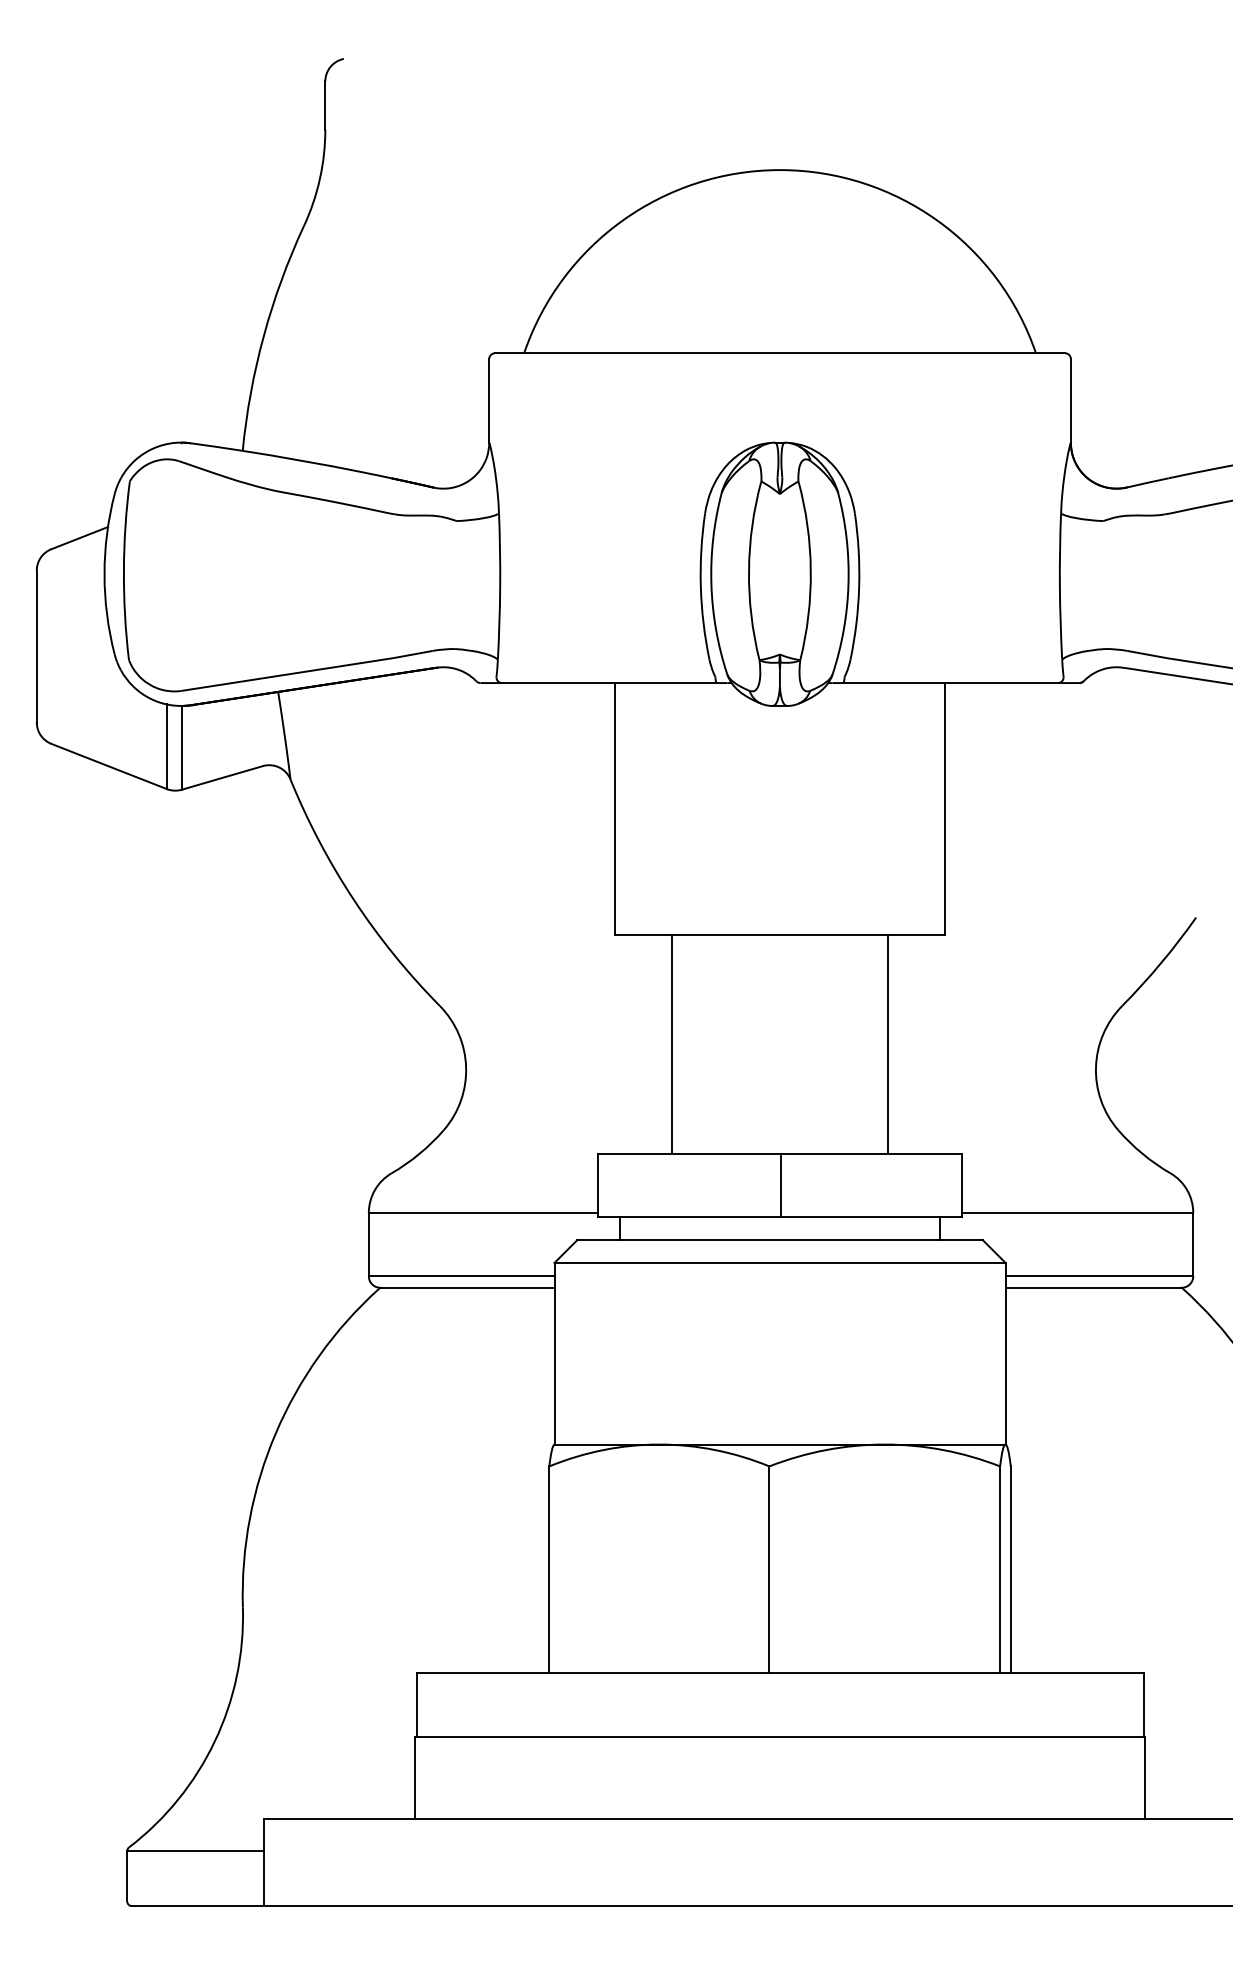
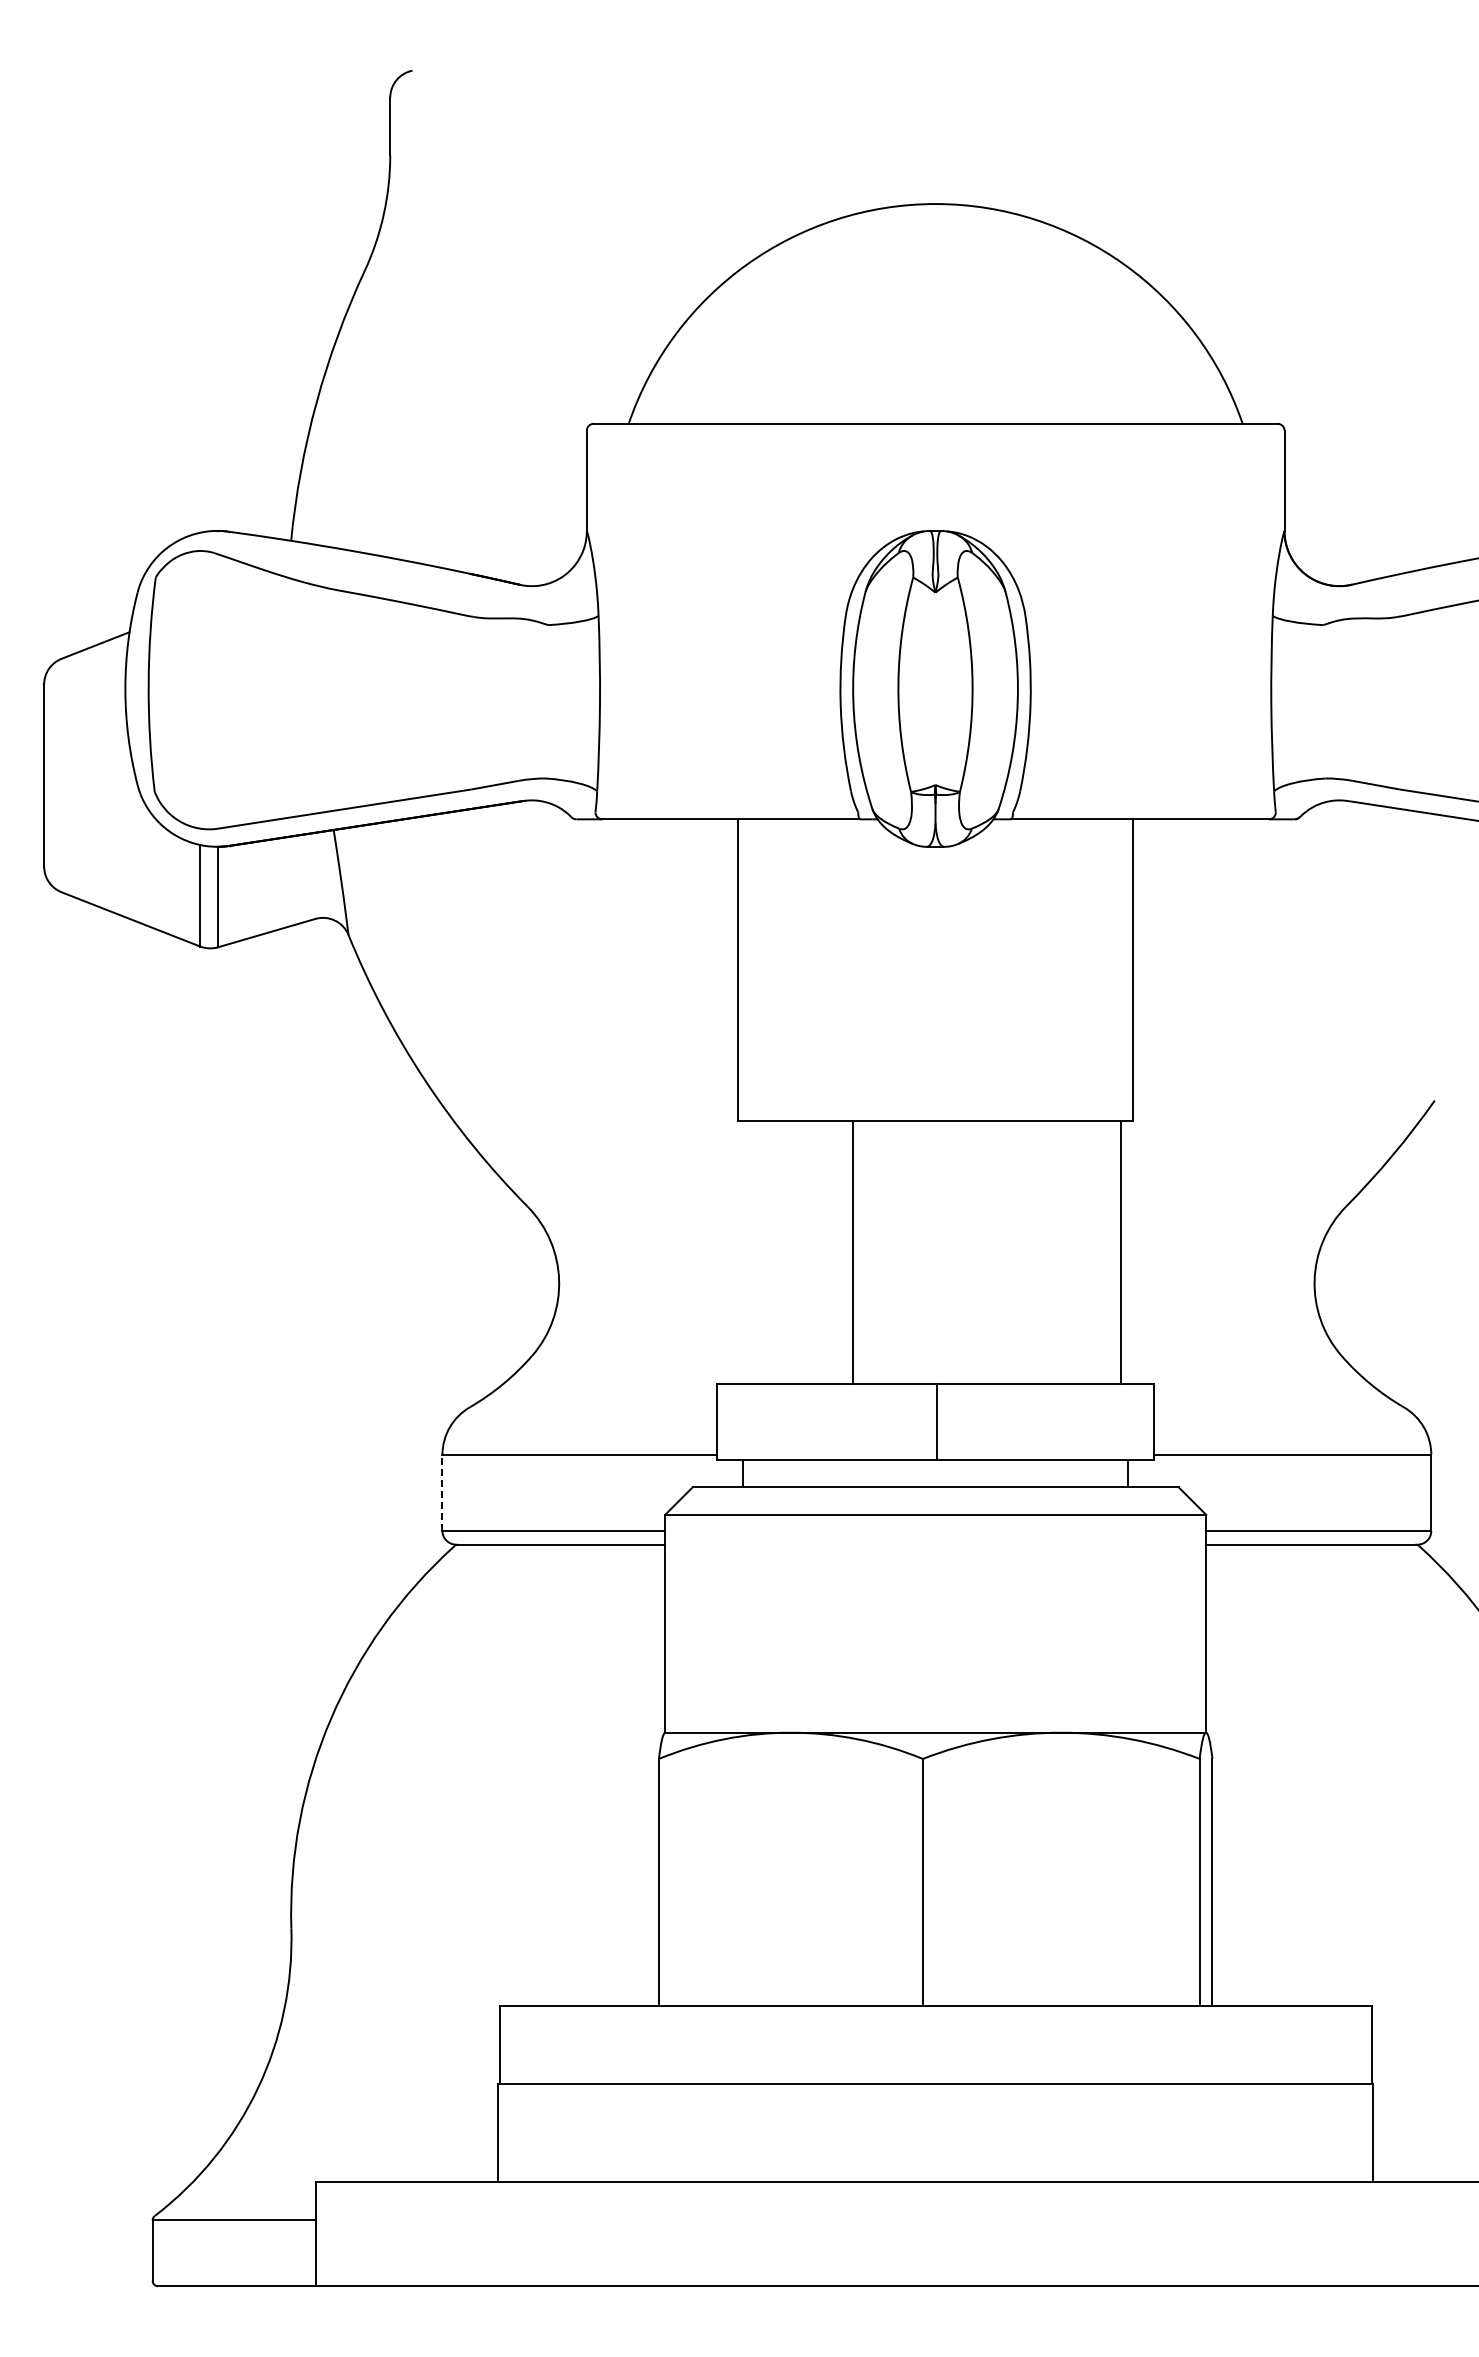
line: (671, 1044) -> (852, 1252), moved
line: (888, 1044) -> (1120, 1252), moved
line: (368, 1244) -> (442, 1492), solid -> dashed

